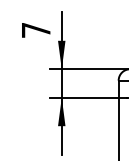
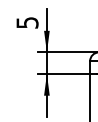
text: (36, 29) -> (27, 22), 7 -> 5

